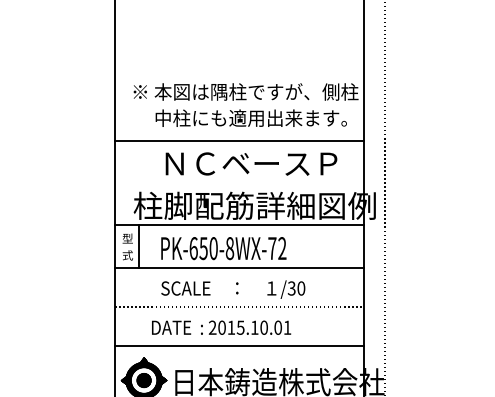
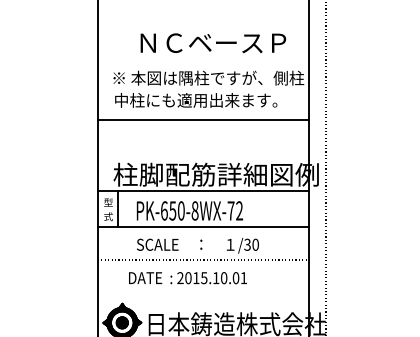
text: (251, 118) -> (196, 100), moved
text: (251, 164) -> (213, 43), moved
line: (238, 345) -> (202, 293), removed

